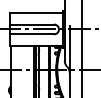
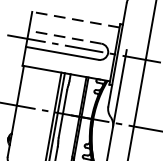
line: (36, 13) -> (75, 20), solid -> dashed
line: (31, 24) -> (64, 37), solid -> dashed

